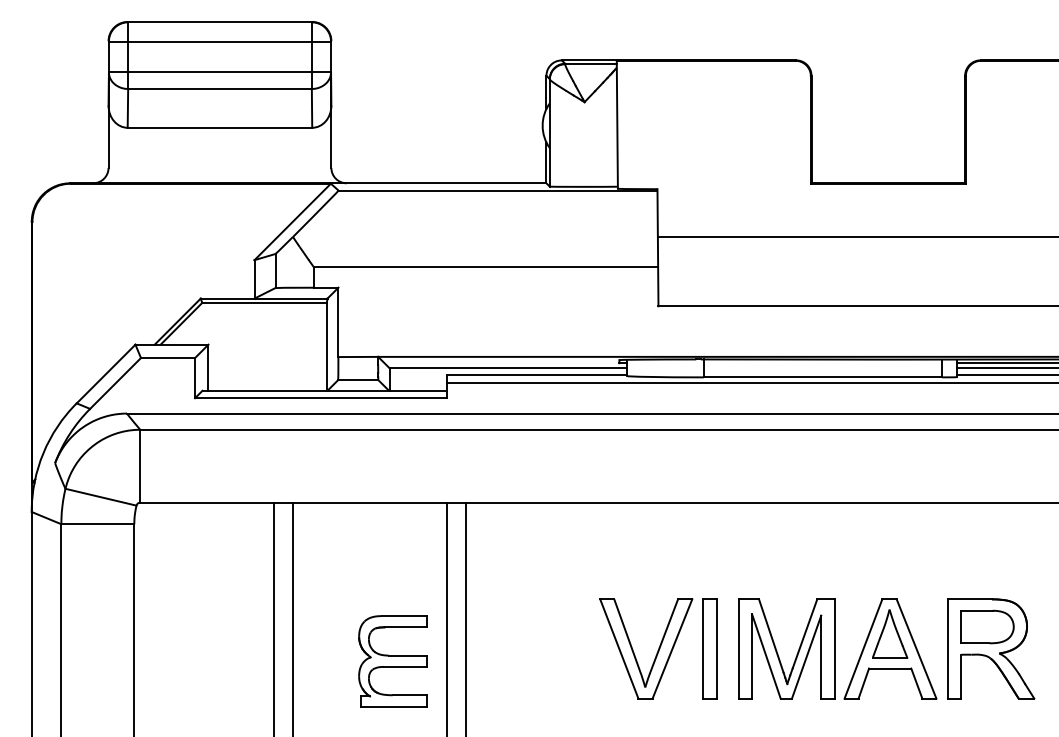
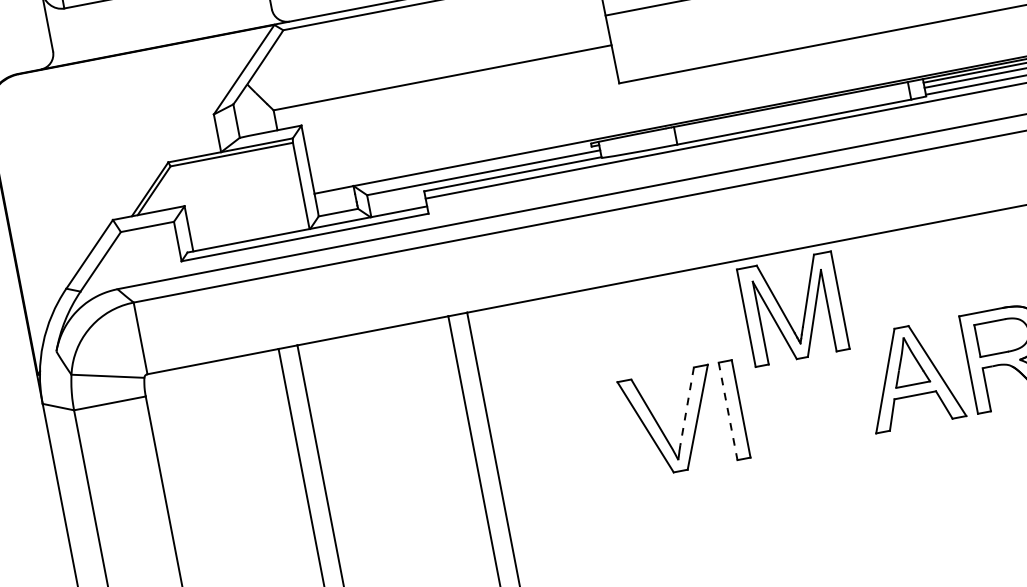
line: (663, 636) -> (686, 406), solid -> dashed
line: (703, 648) -> (728, 410), solid -> dashed
part: (777, 650) -> (784, 312), moved
part: (392, 661) -> (425, 482), removed

